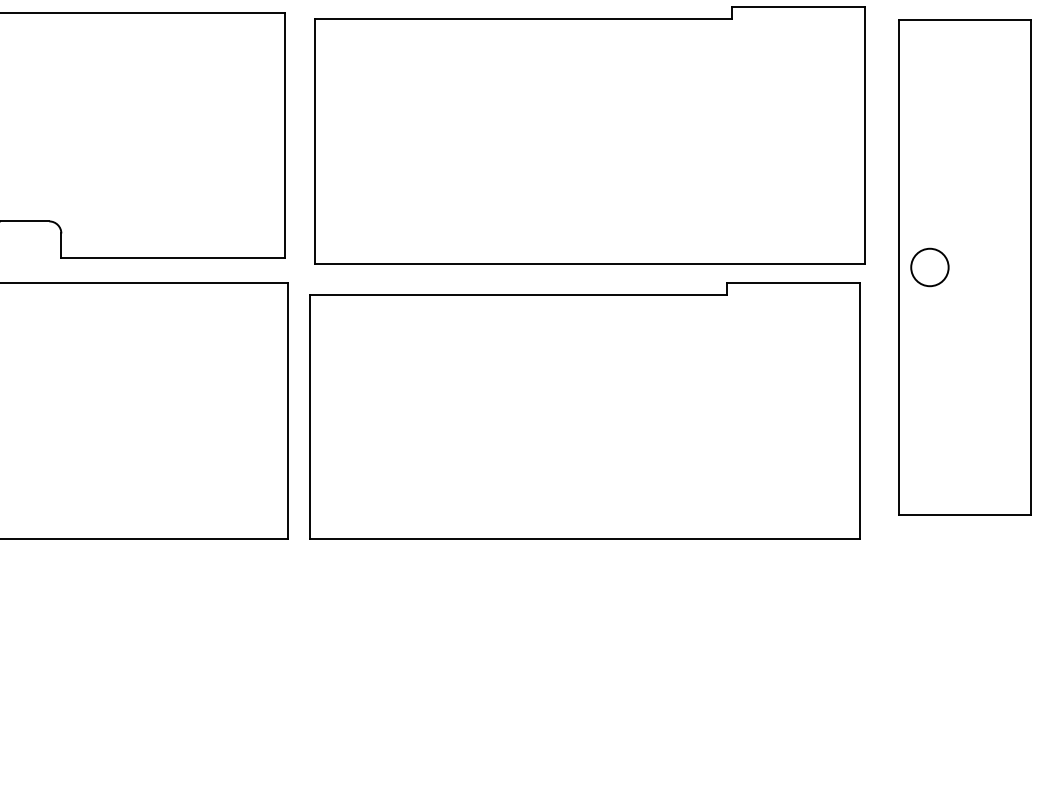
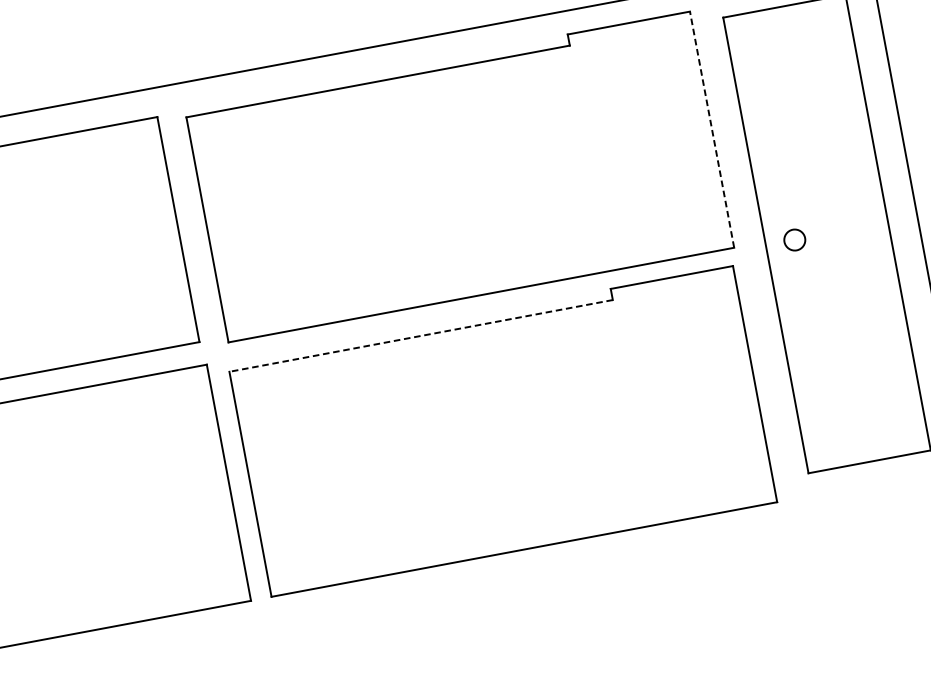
line: (864, 134) -> (711, 128), solid -> dashed
circle: (929, 267) -> (794, 240), size x0.6
line: (518, 294) -> (420, 335), solid -> dashed

